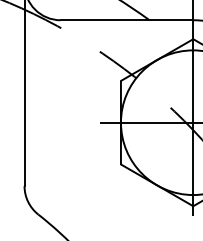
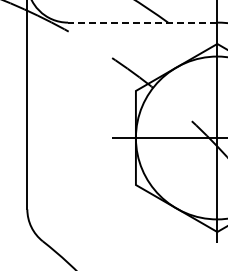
line: (126, 20) -> (142, 22), solid -> dashed

